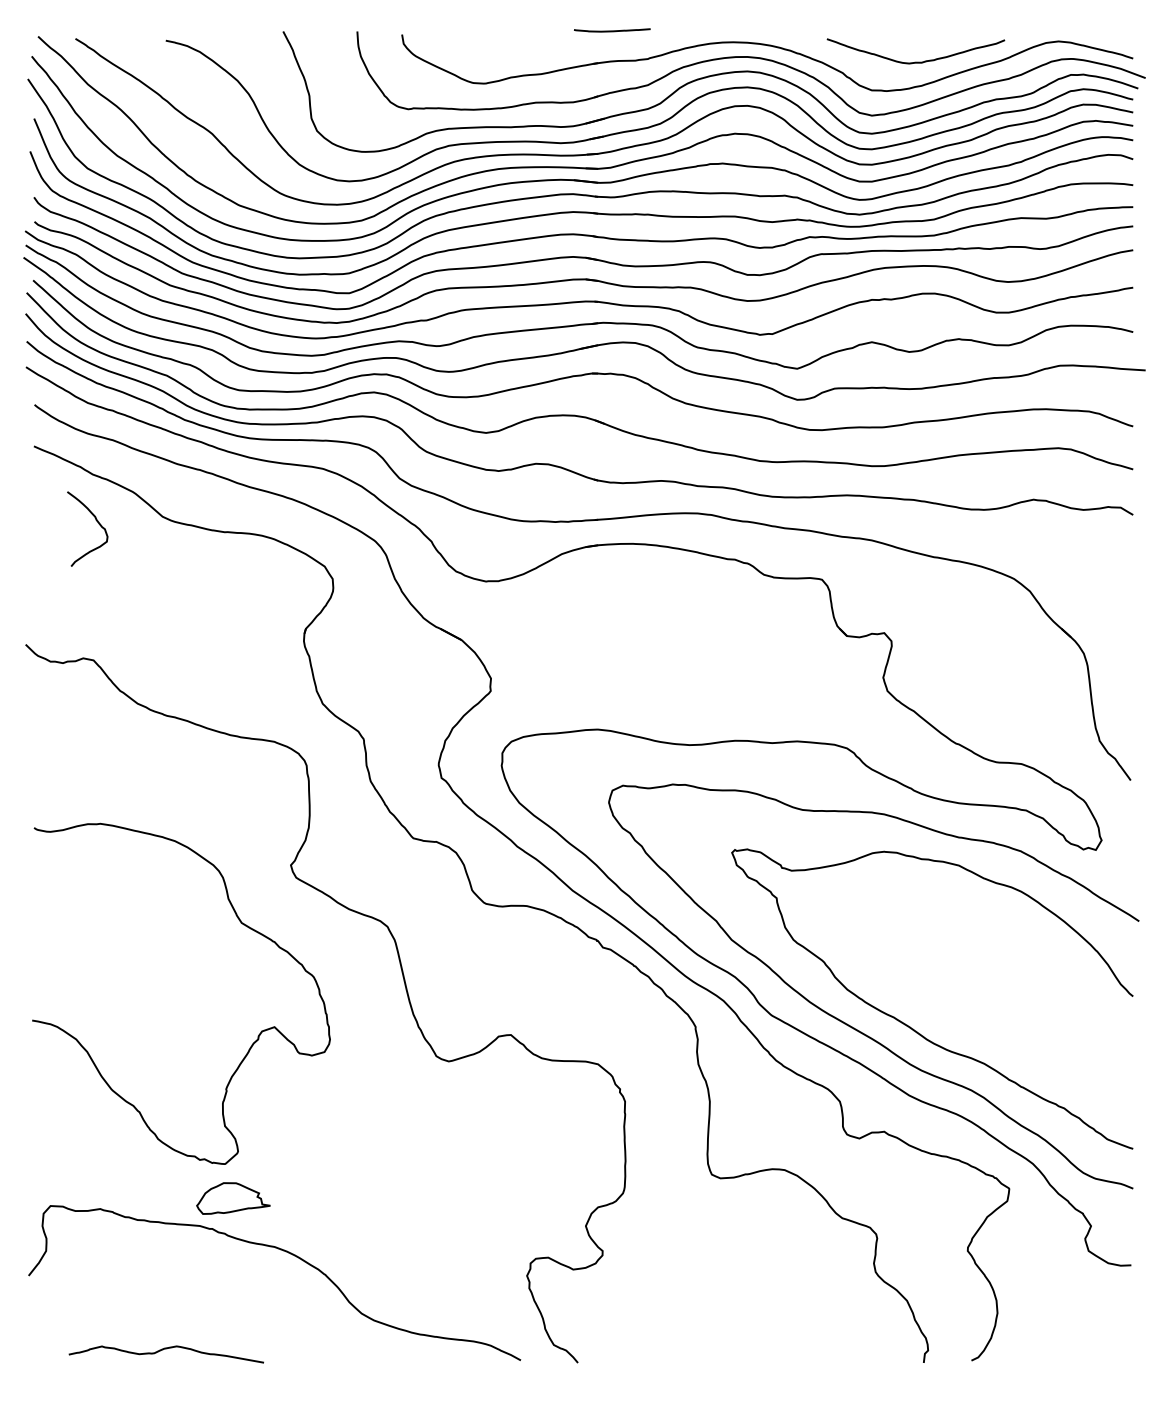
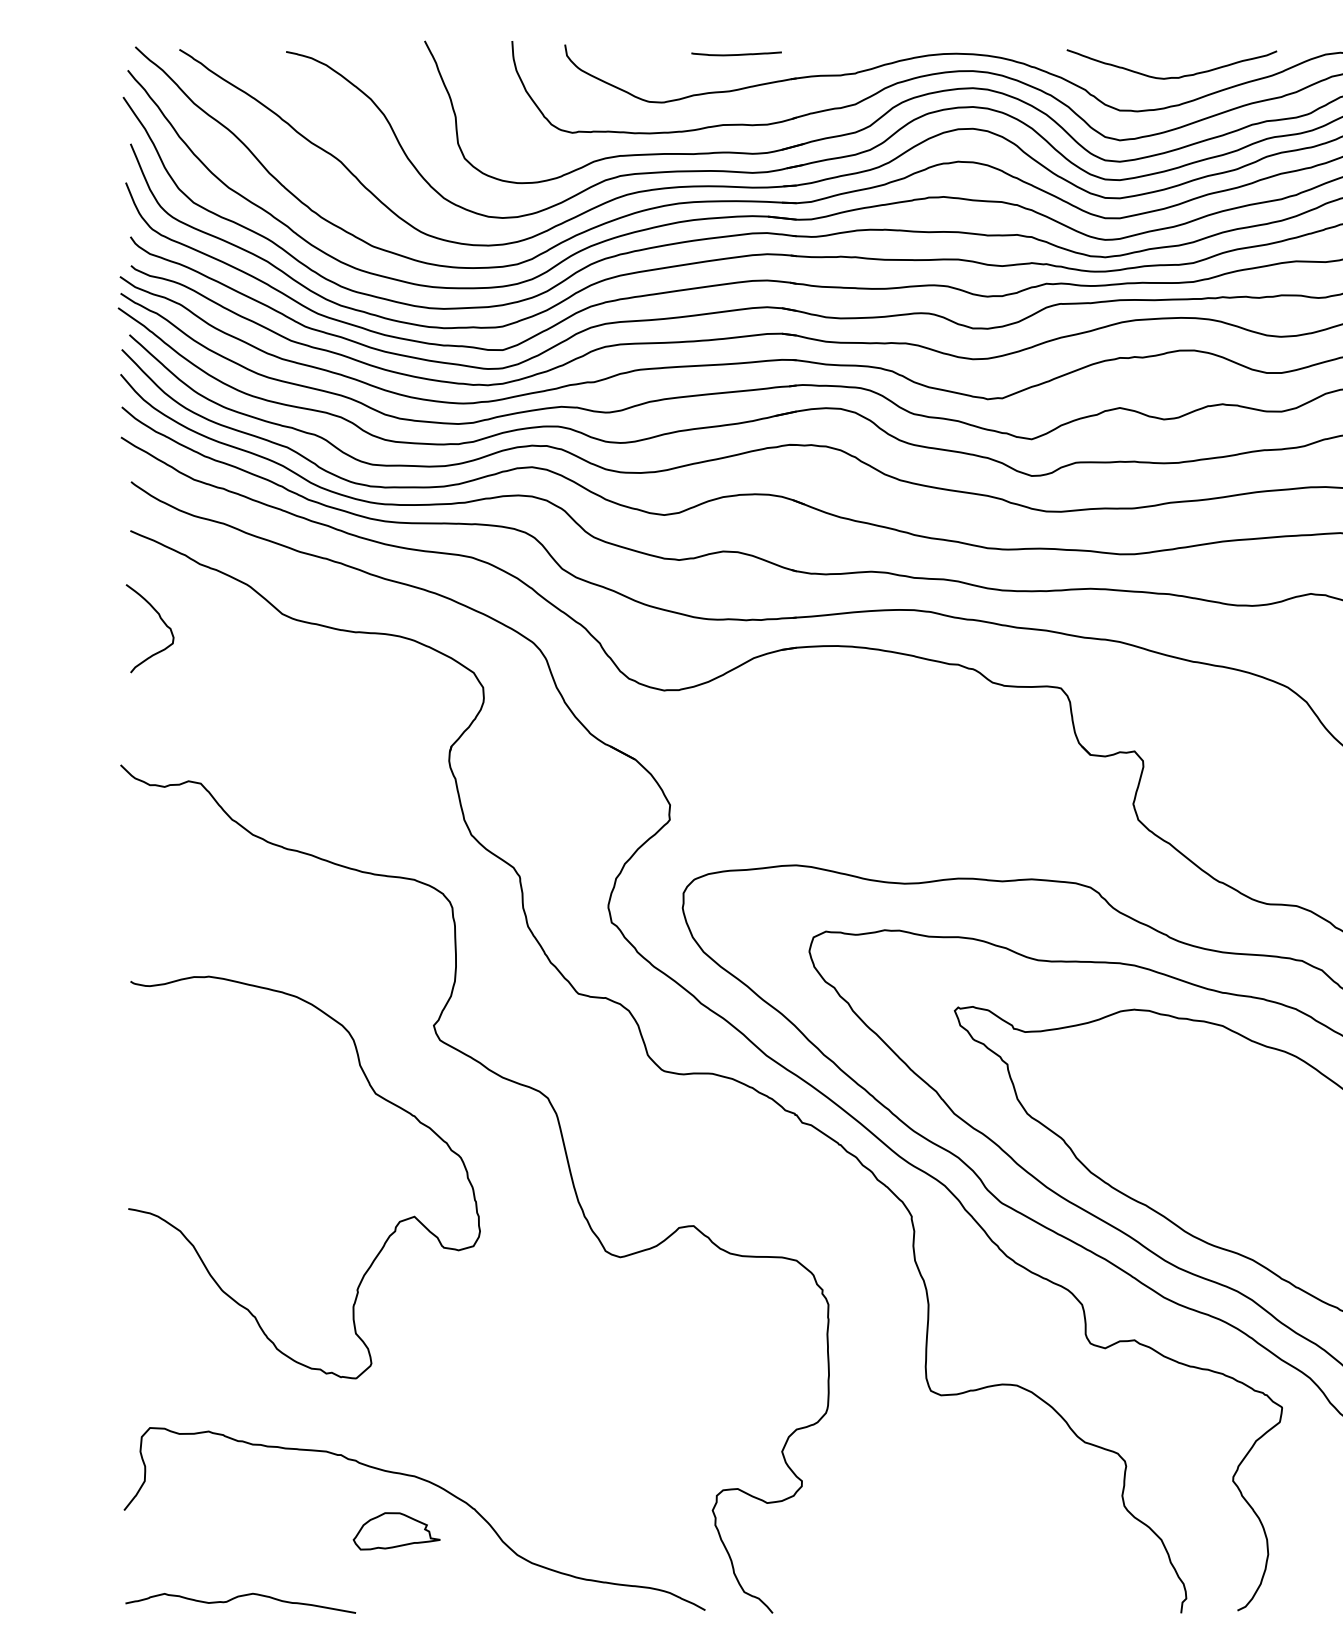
curve: (612, 30) -> (736, 53), moved
curve: (95, 520) -> (159, 618), moved
part: (233, 1198) -> (396, 1531), moved
curve: (163, 1350) -> (237, 1598), moved

